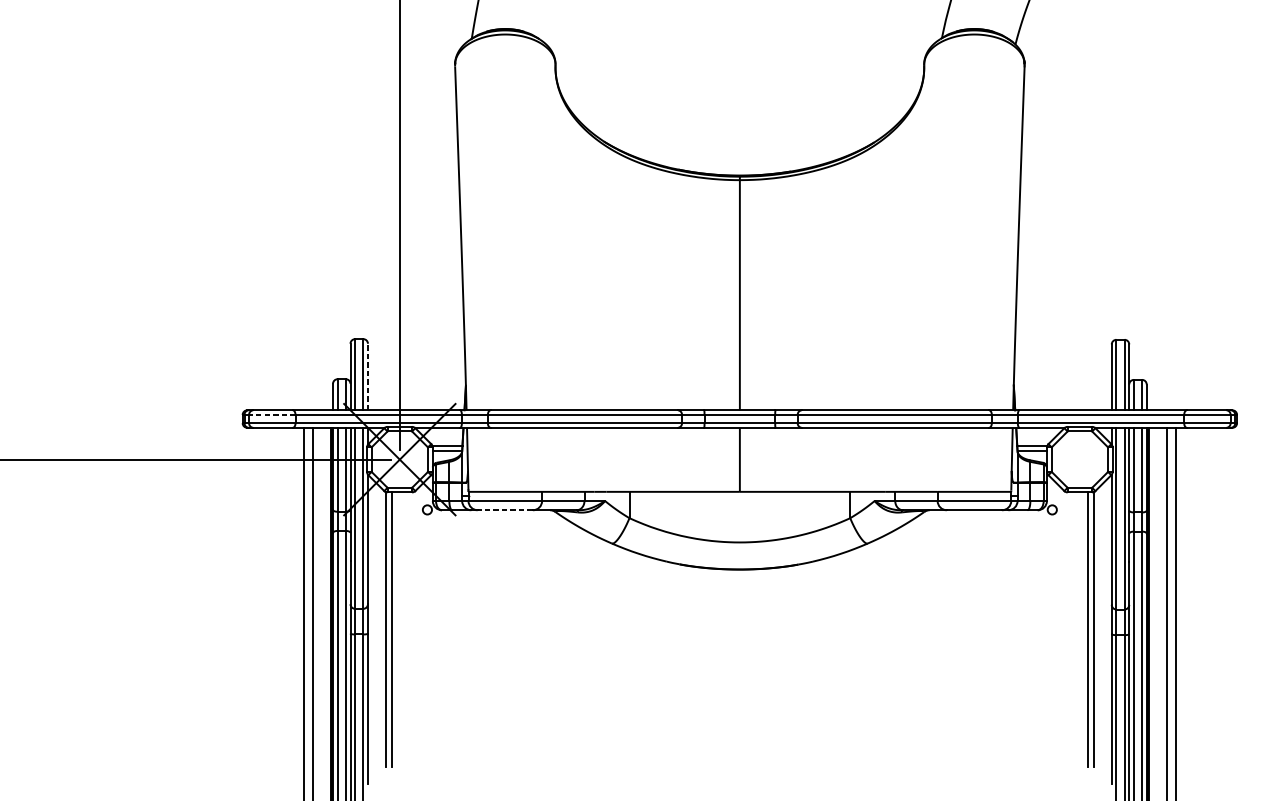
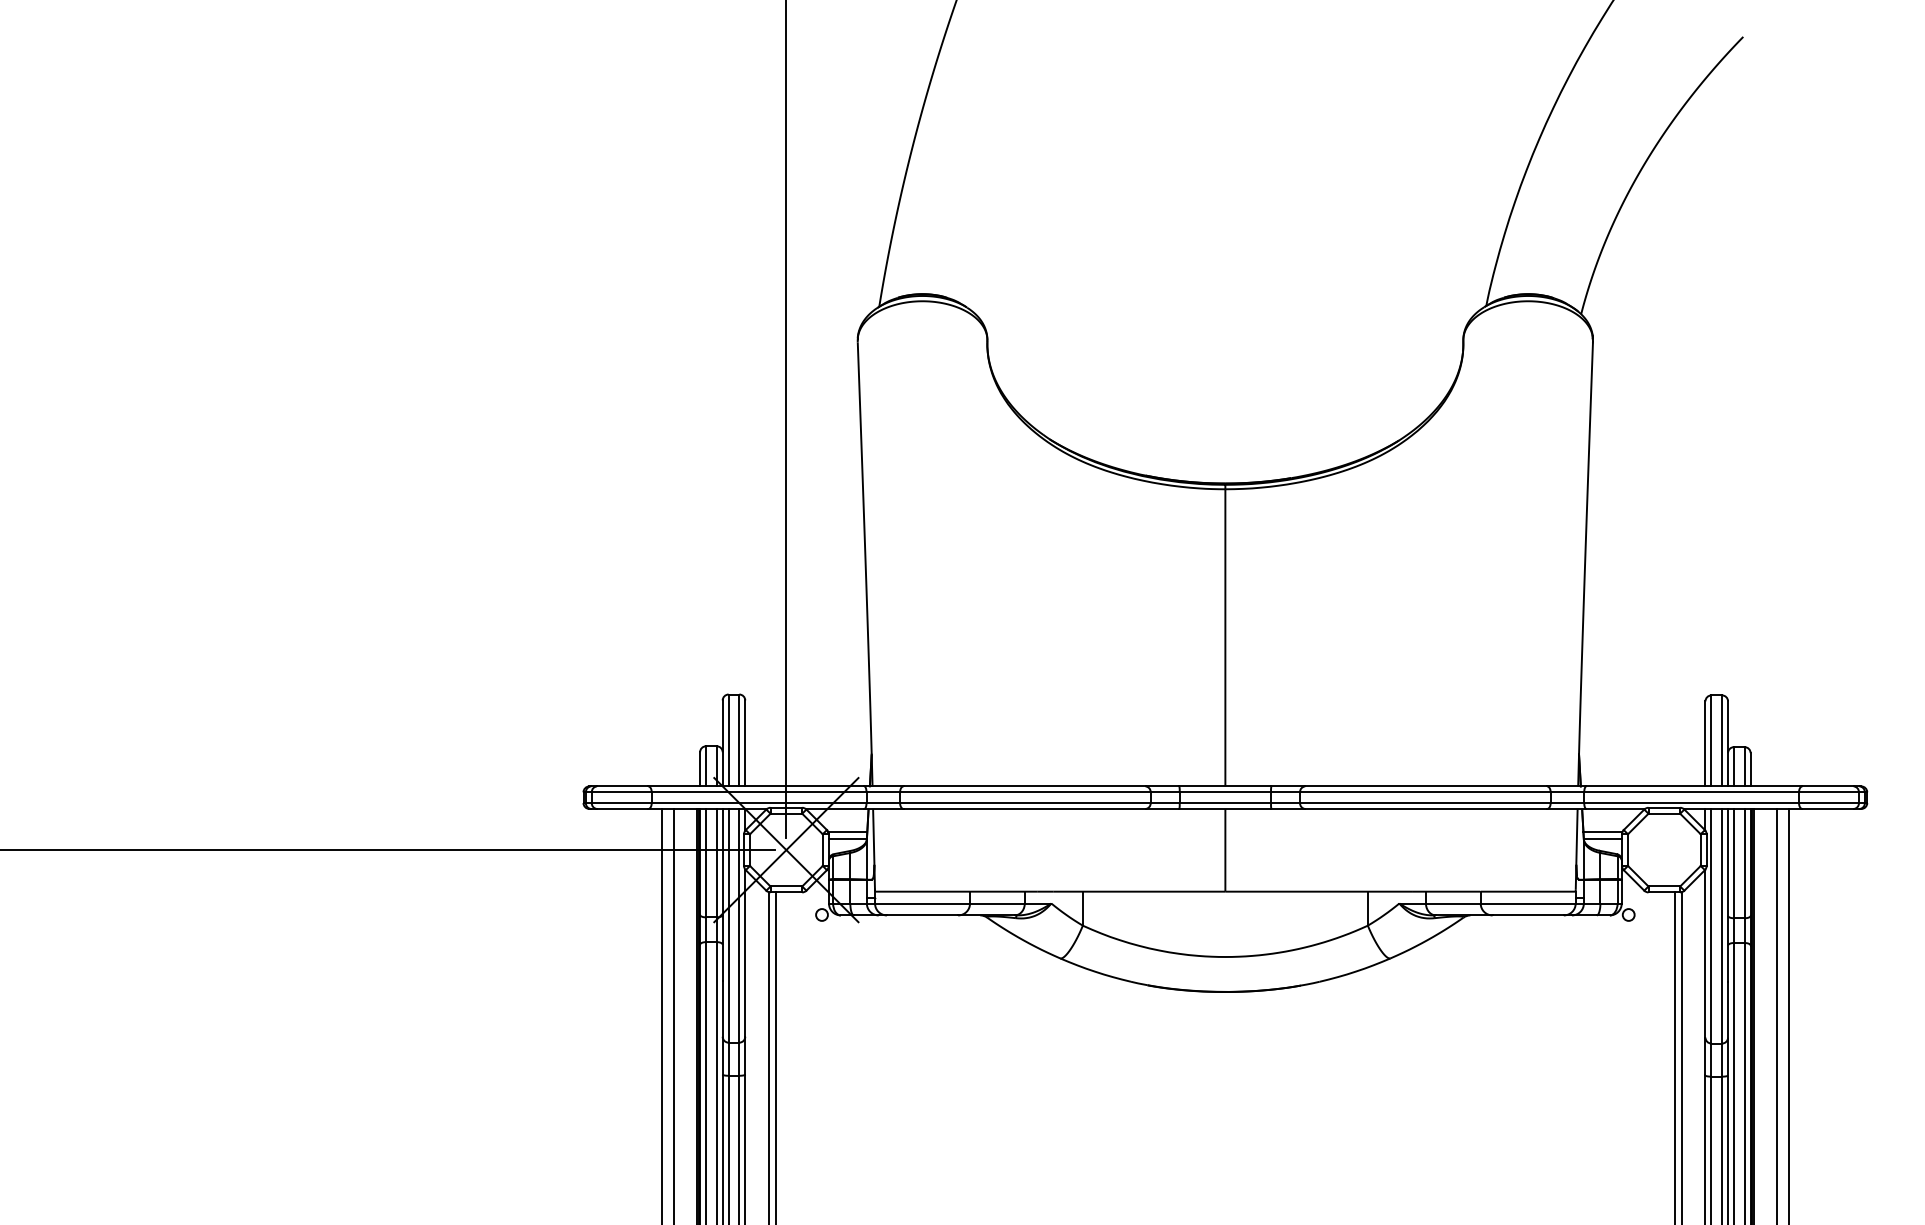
line: (368, 377) -> (745, 743), dashed -> solid
line: (272, 415) -> (621, 792), dashed -> solid
line: (505, 510) -> (922, 915), dashed -> solid

